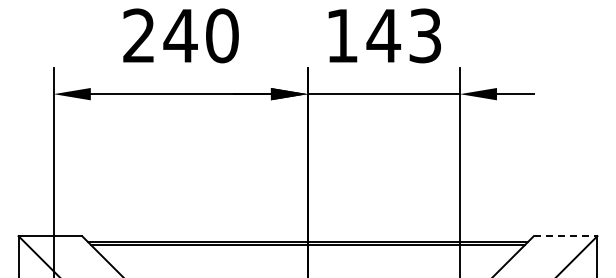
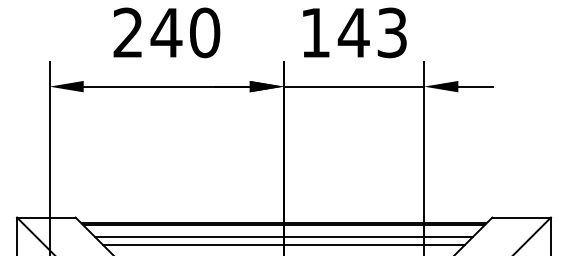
line: (566, 236) -> (522, 217), dashed -> solid
line: (307, 257) -> (283, 237), added
line: (307, 265) -> (283, 244), added

